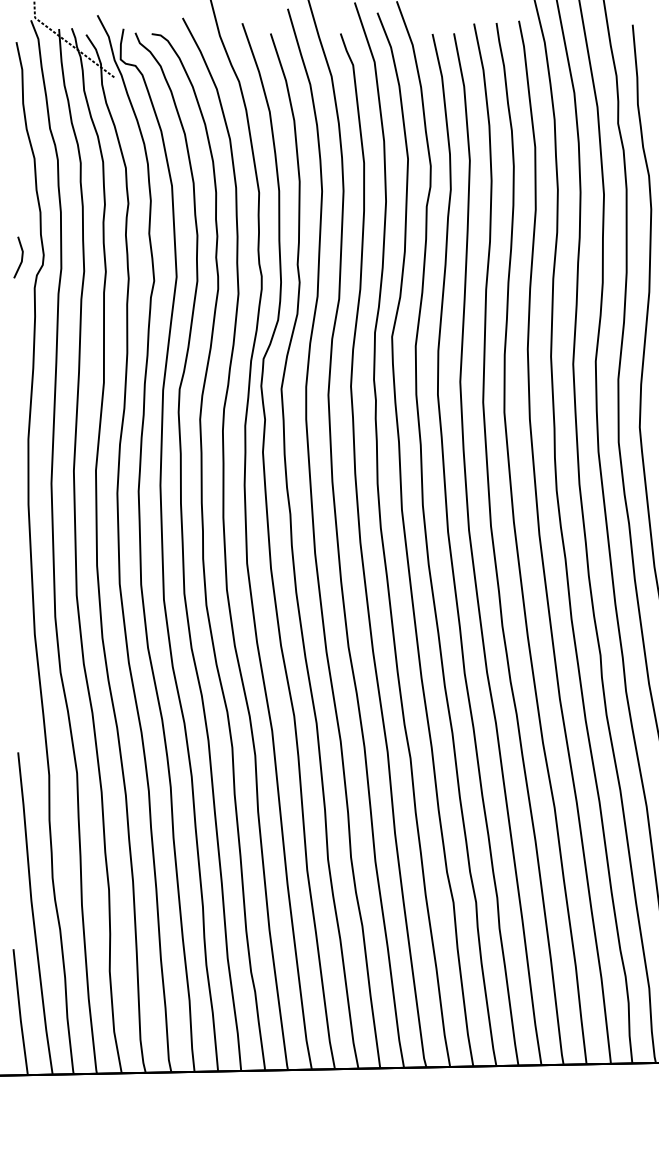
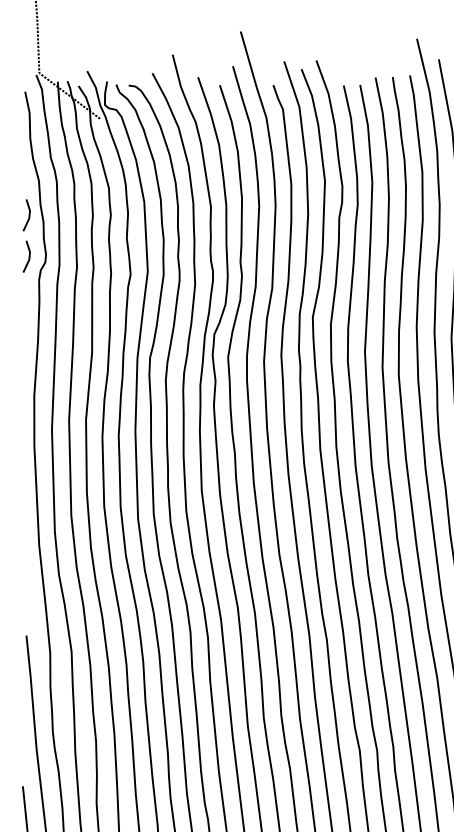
line: (21, 203) -> (29, 215), added

